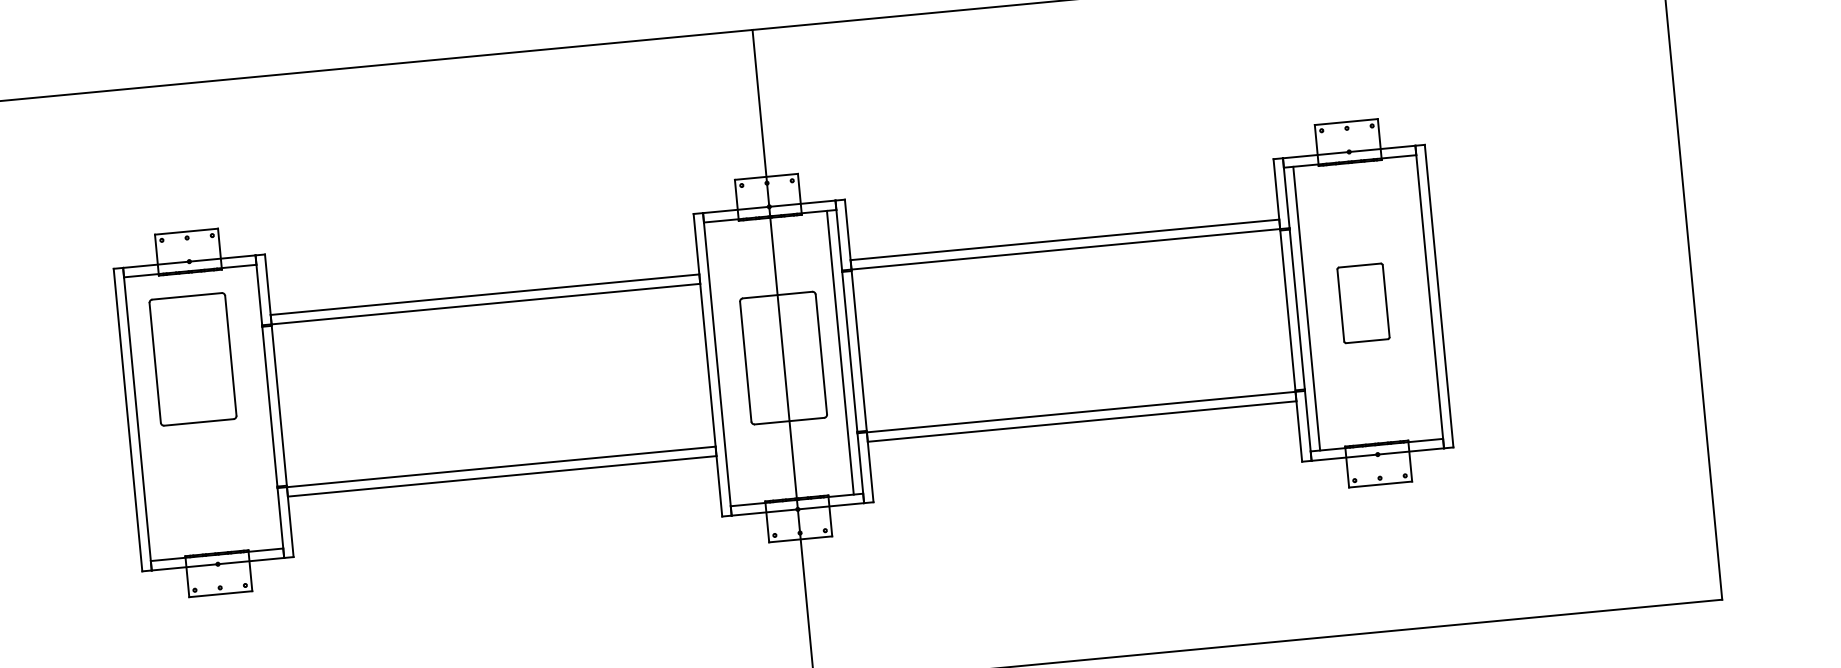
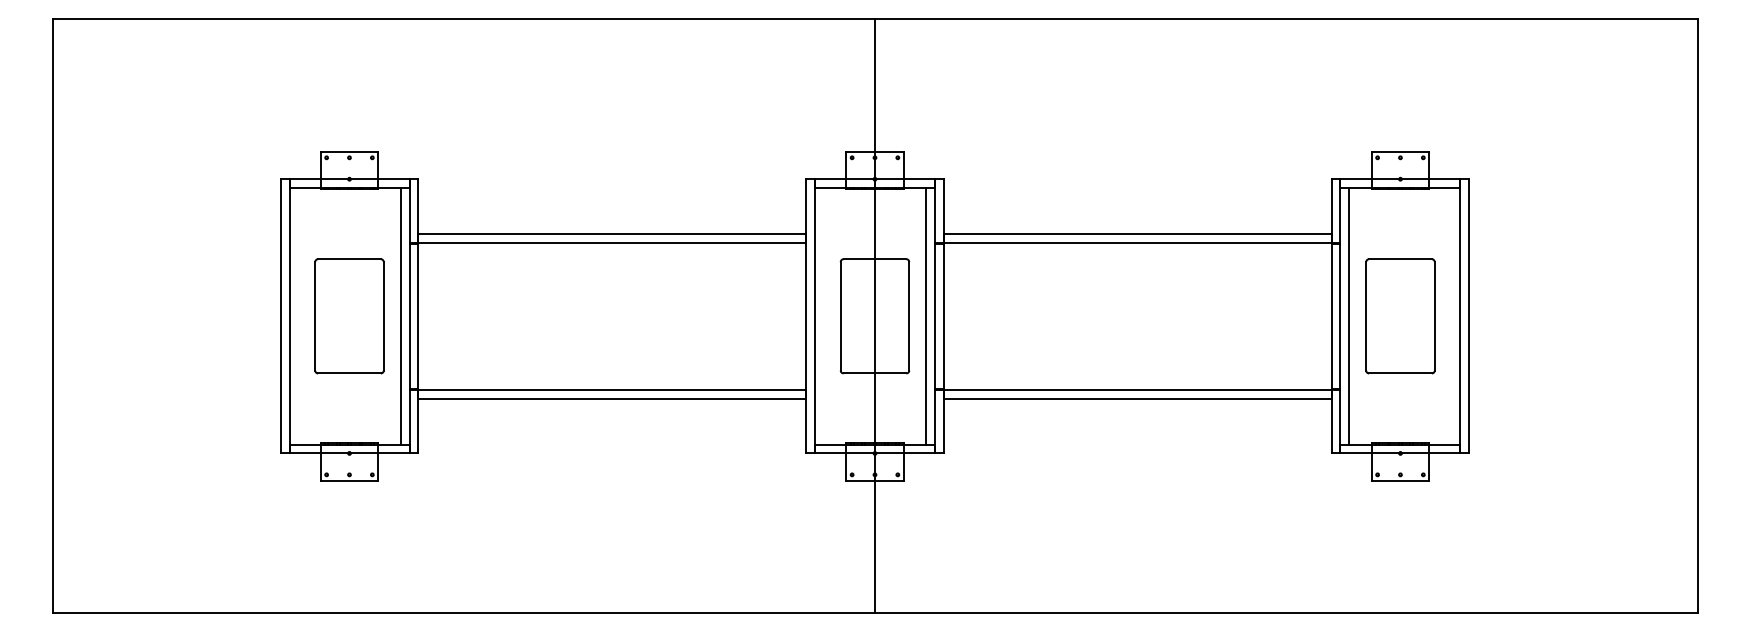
part: (1363, 303) -> (1400, 316), size x1.67
part: (193, 359) -> (349, 316), moved
line: (259, 406) -> (400, 315), added

